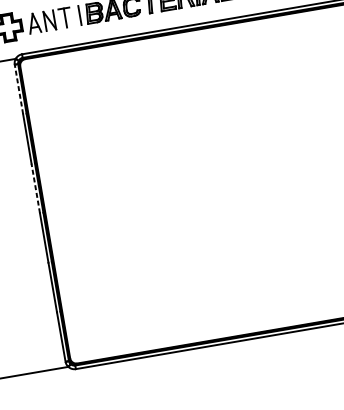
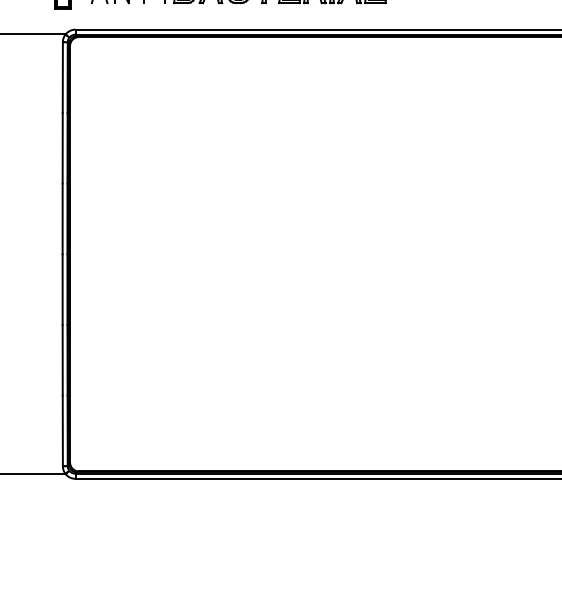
line: (18, 89) -> (62, 77), dashed -> solid
line: (35, 188) -> (62, 218), dashed -> solid

